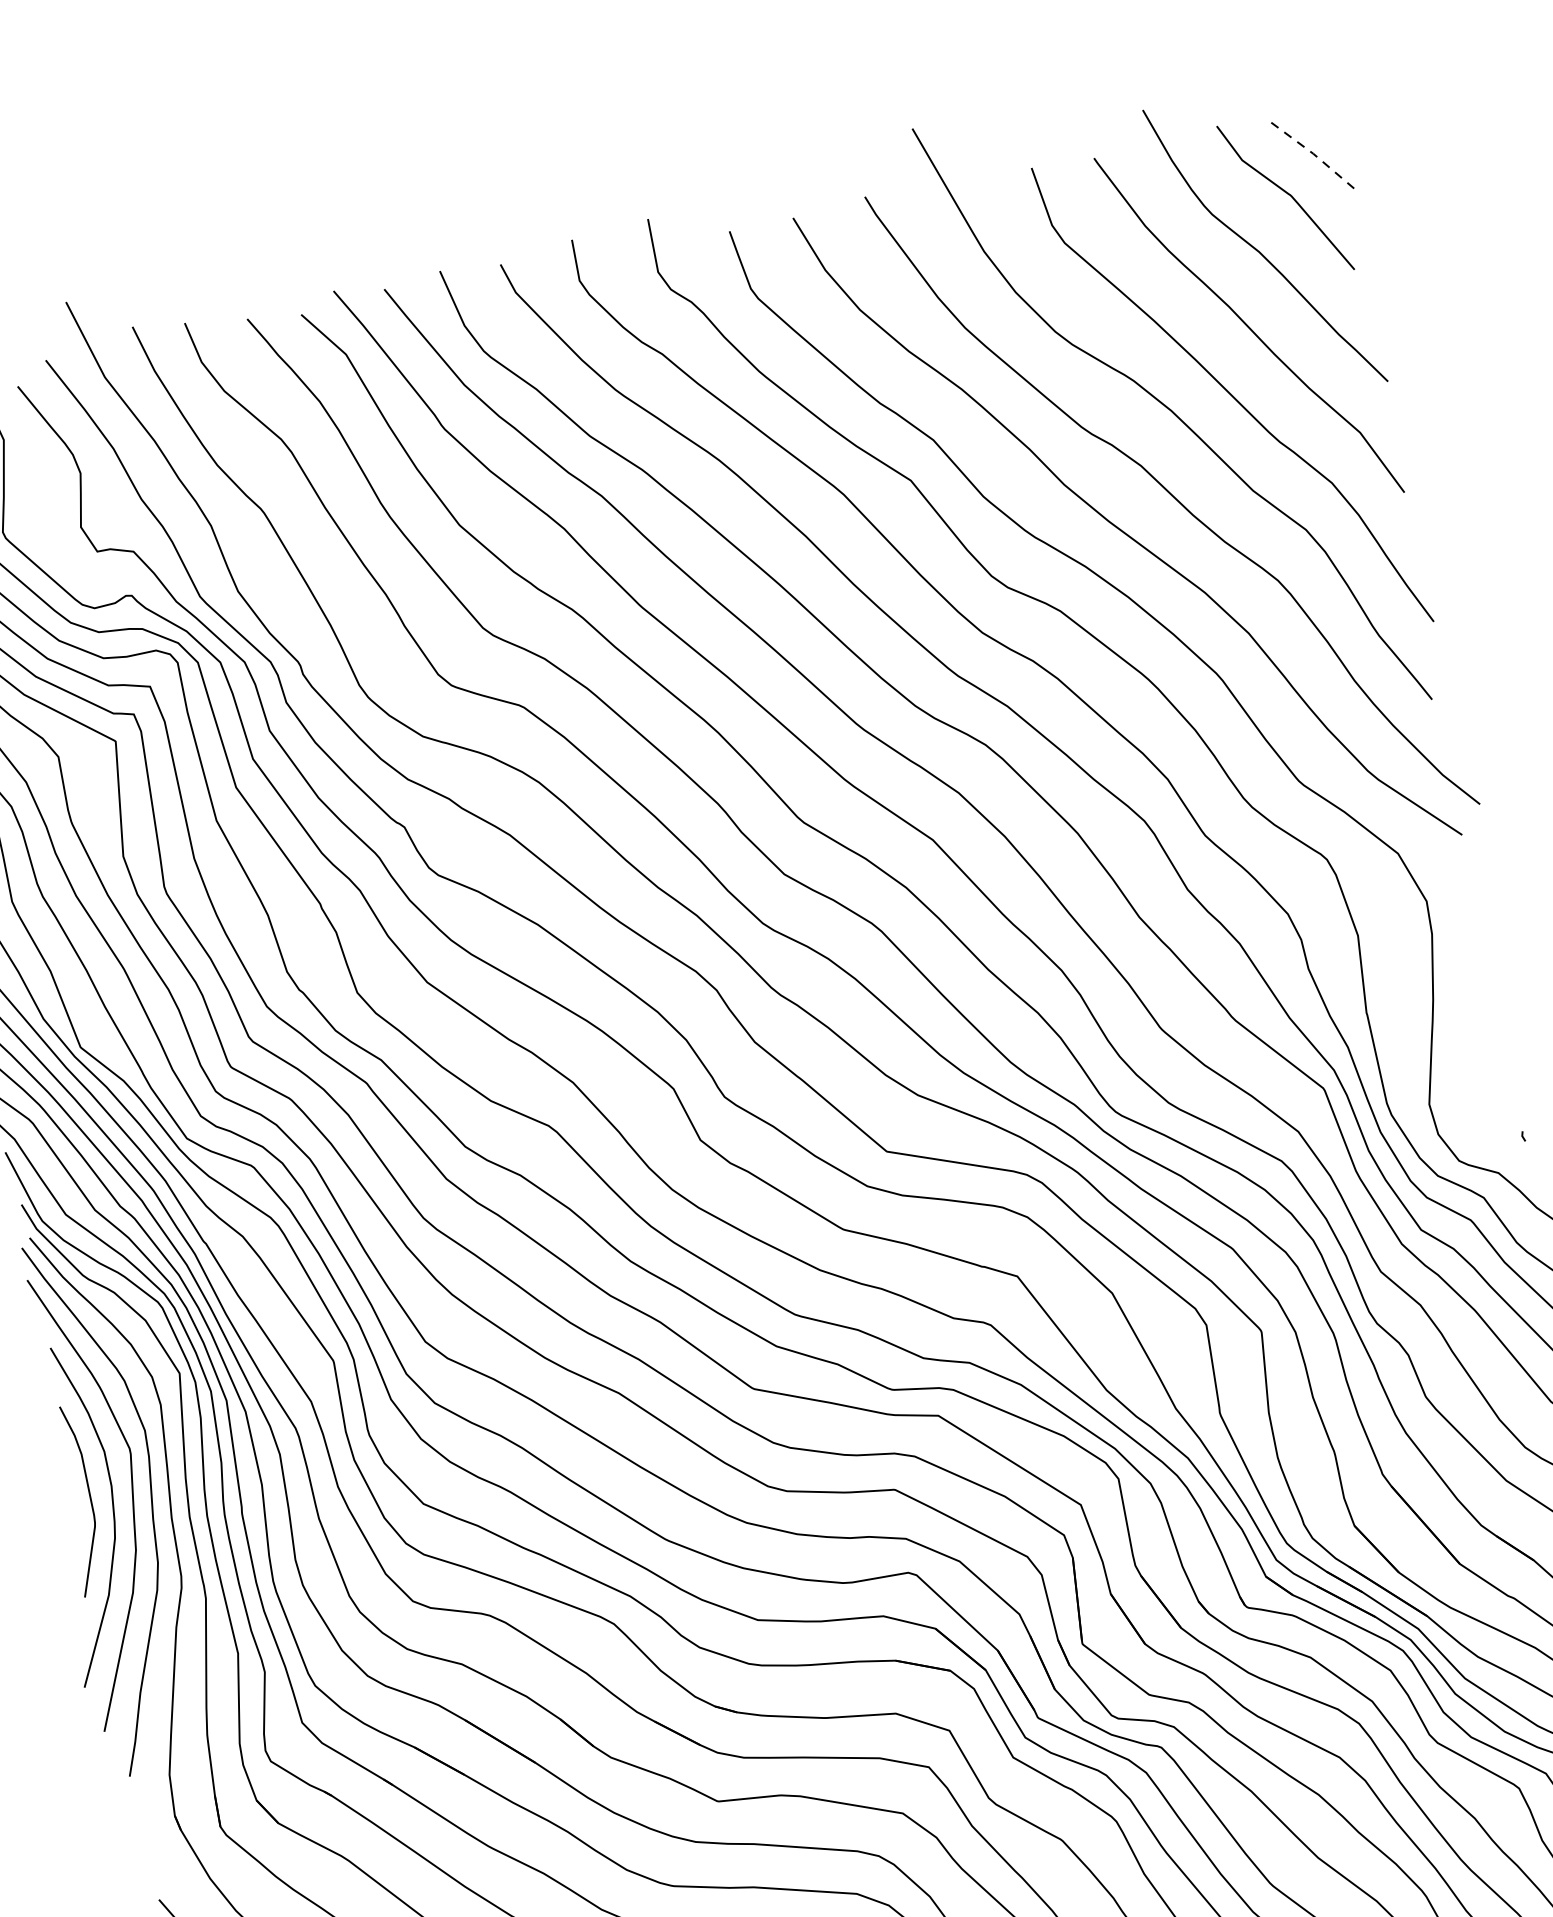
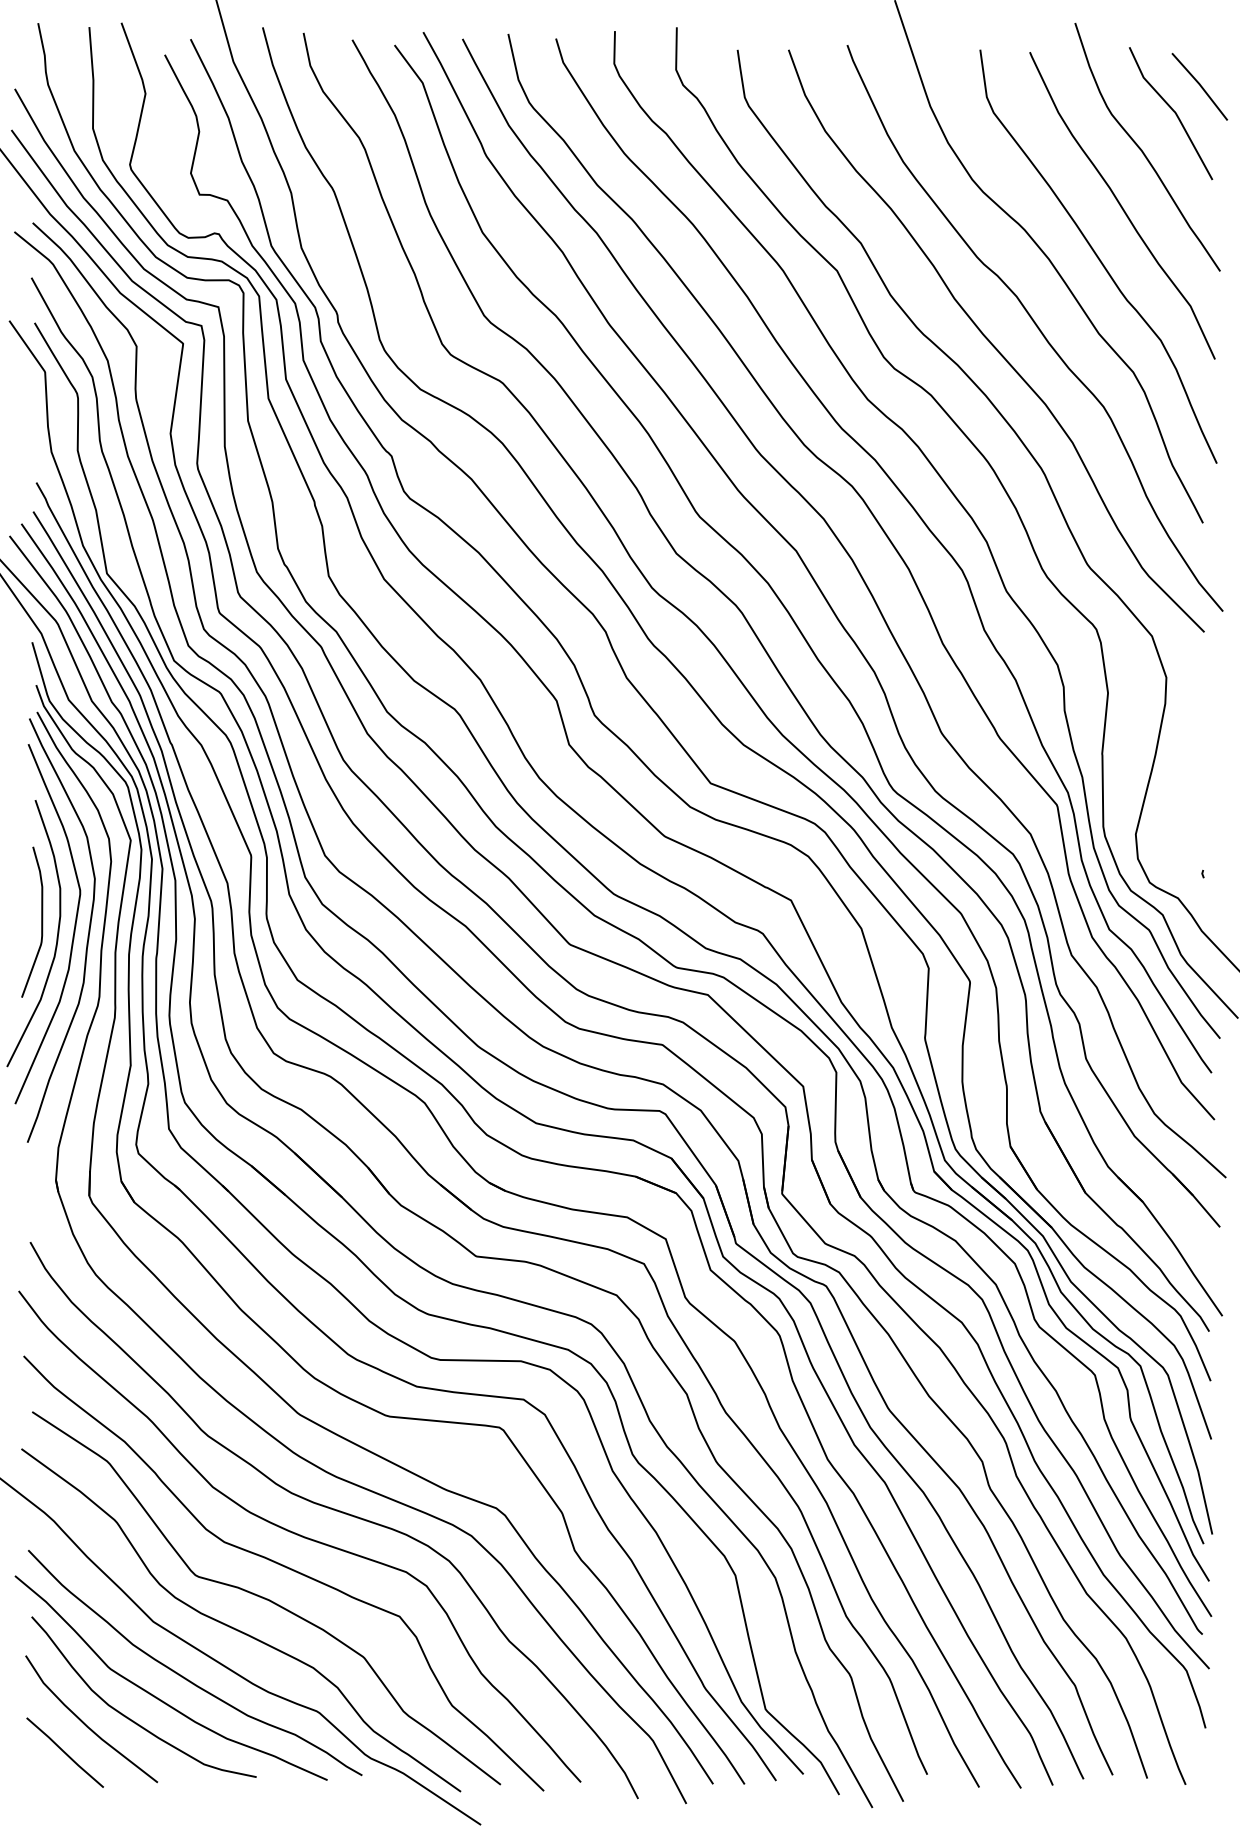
line: (1315, 155) -> (1200, 85), dashed -> solid

